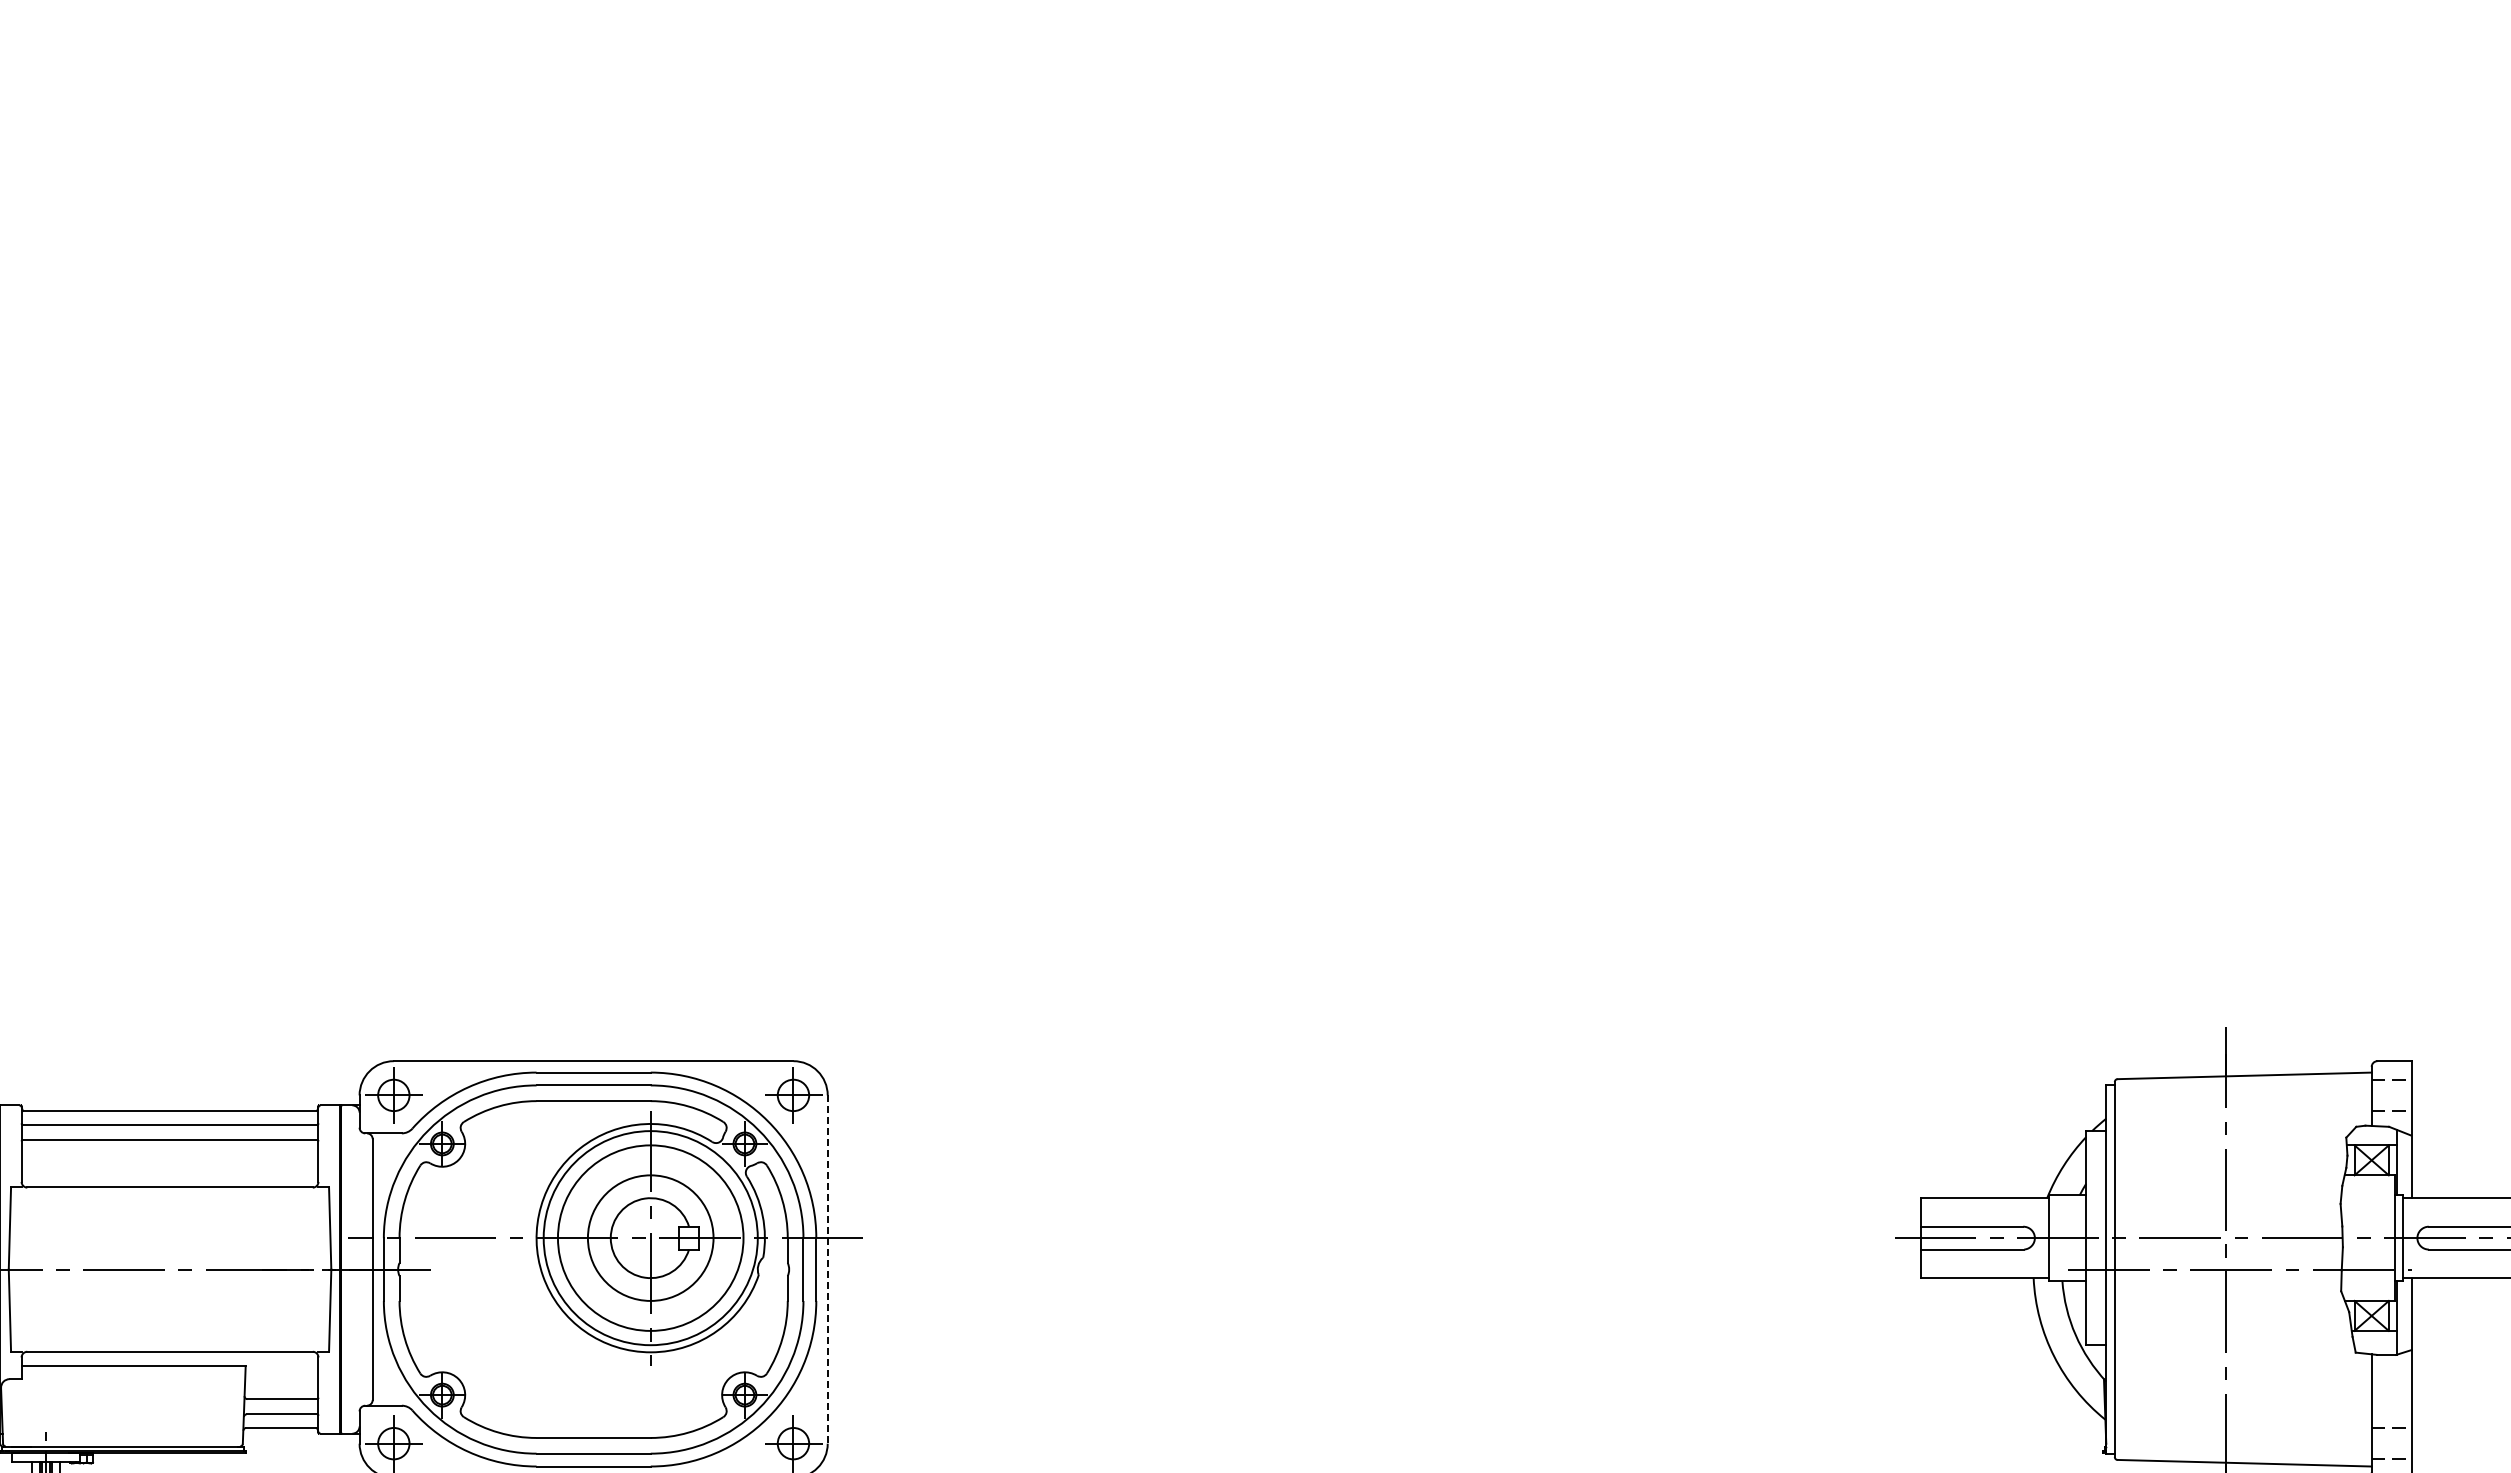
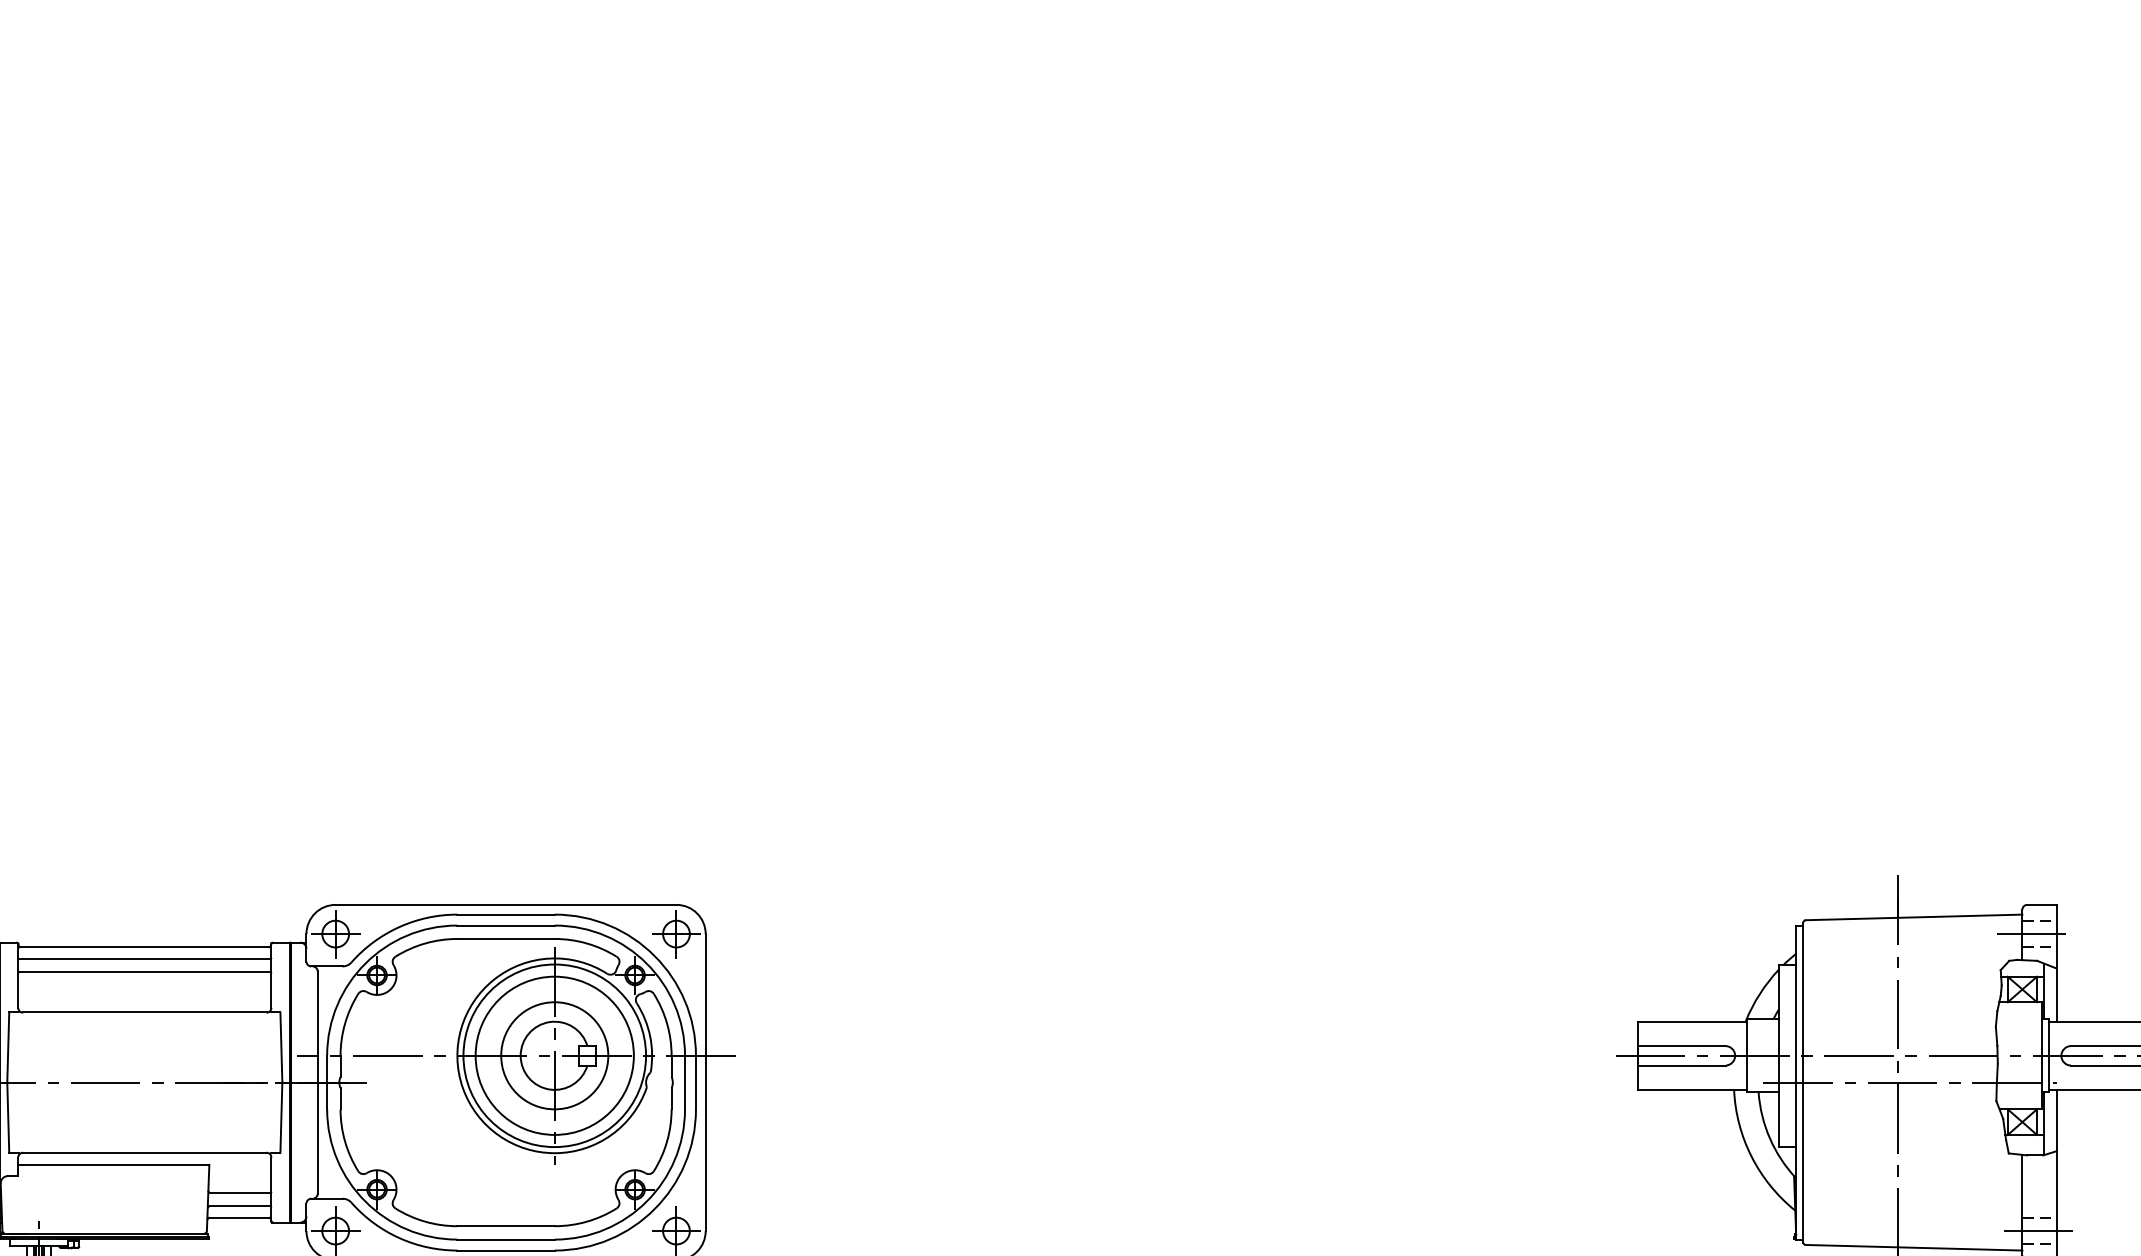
line: (2385, 1095) -> (2034, 934), added
line: (827, 1270) -> (705, 1083), dashed -> solid
line: (2392, 1443) -> (2040, 1230), added

